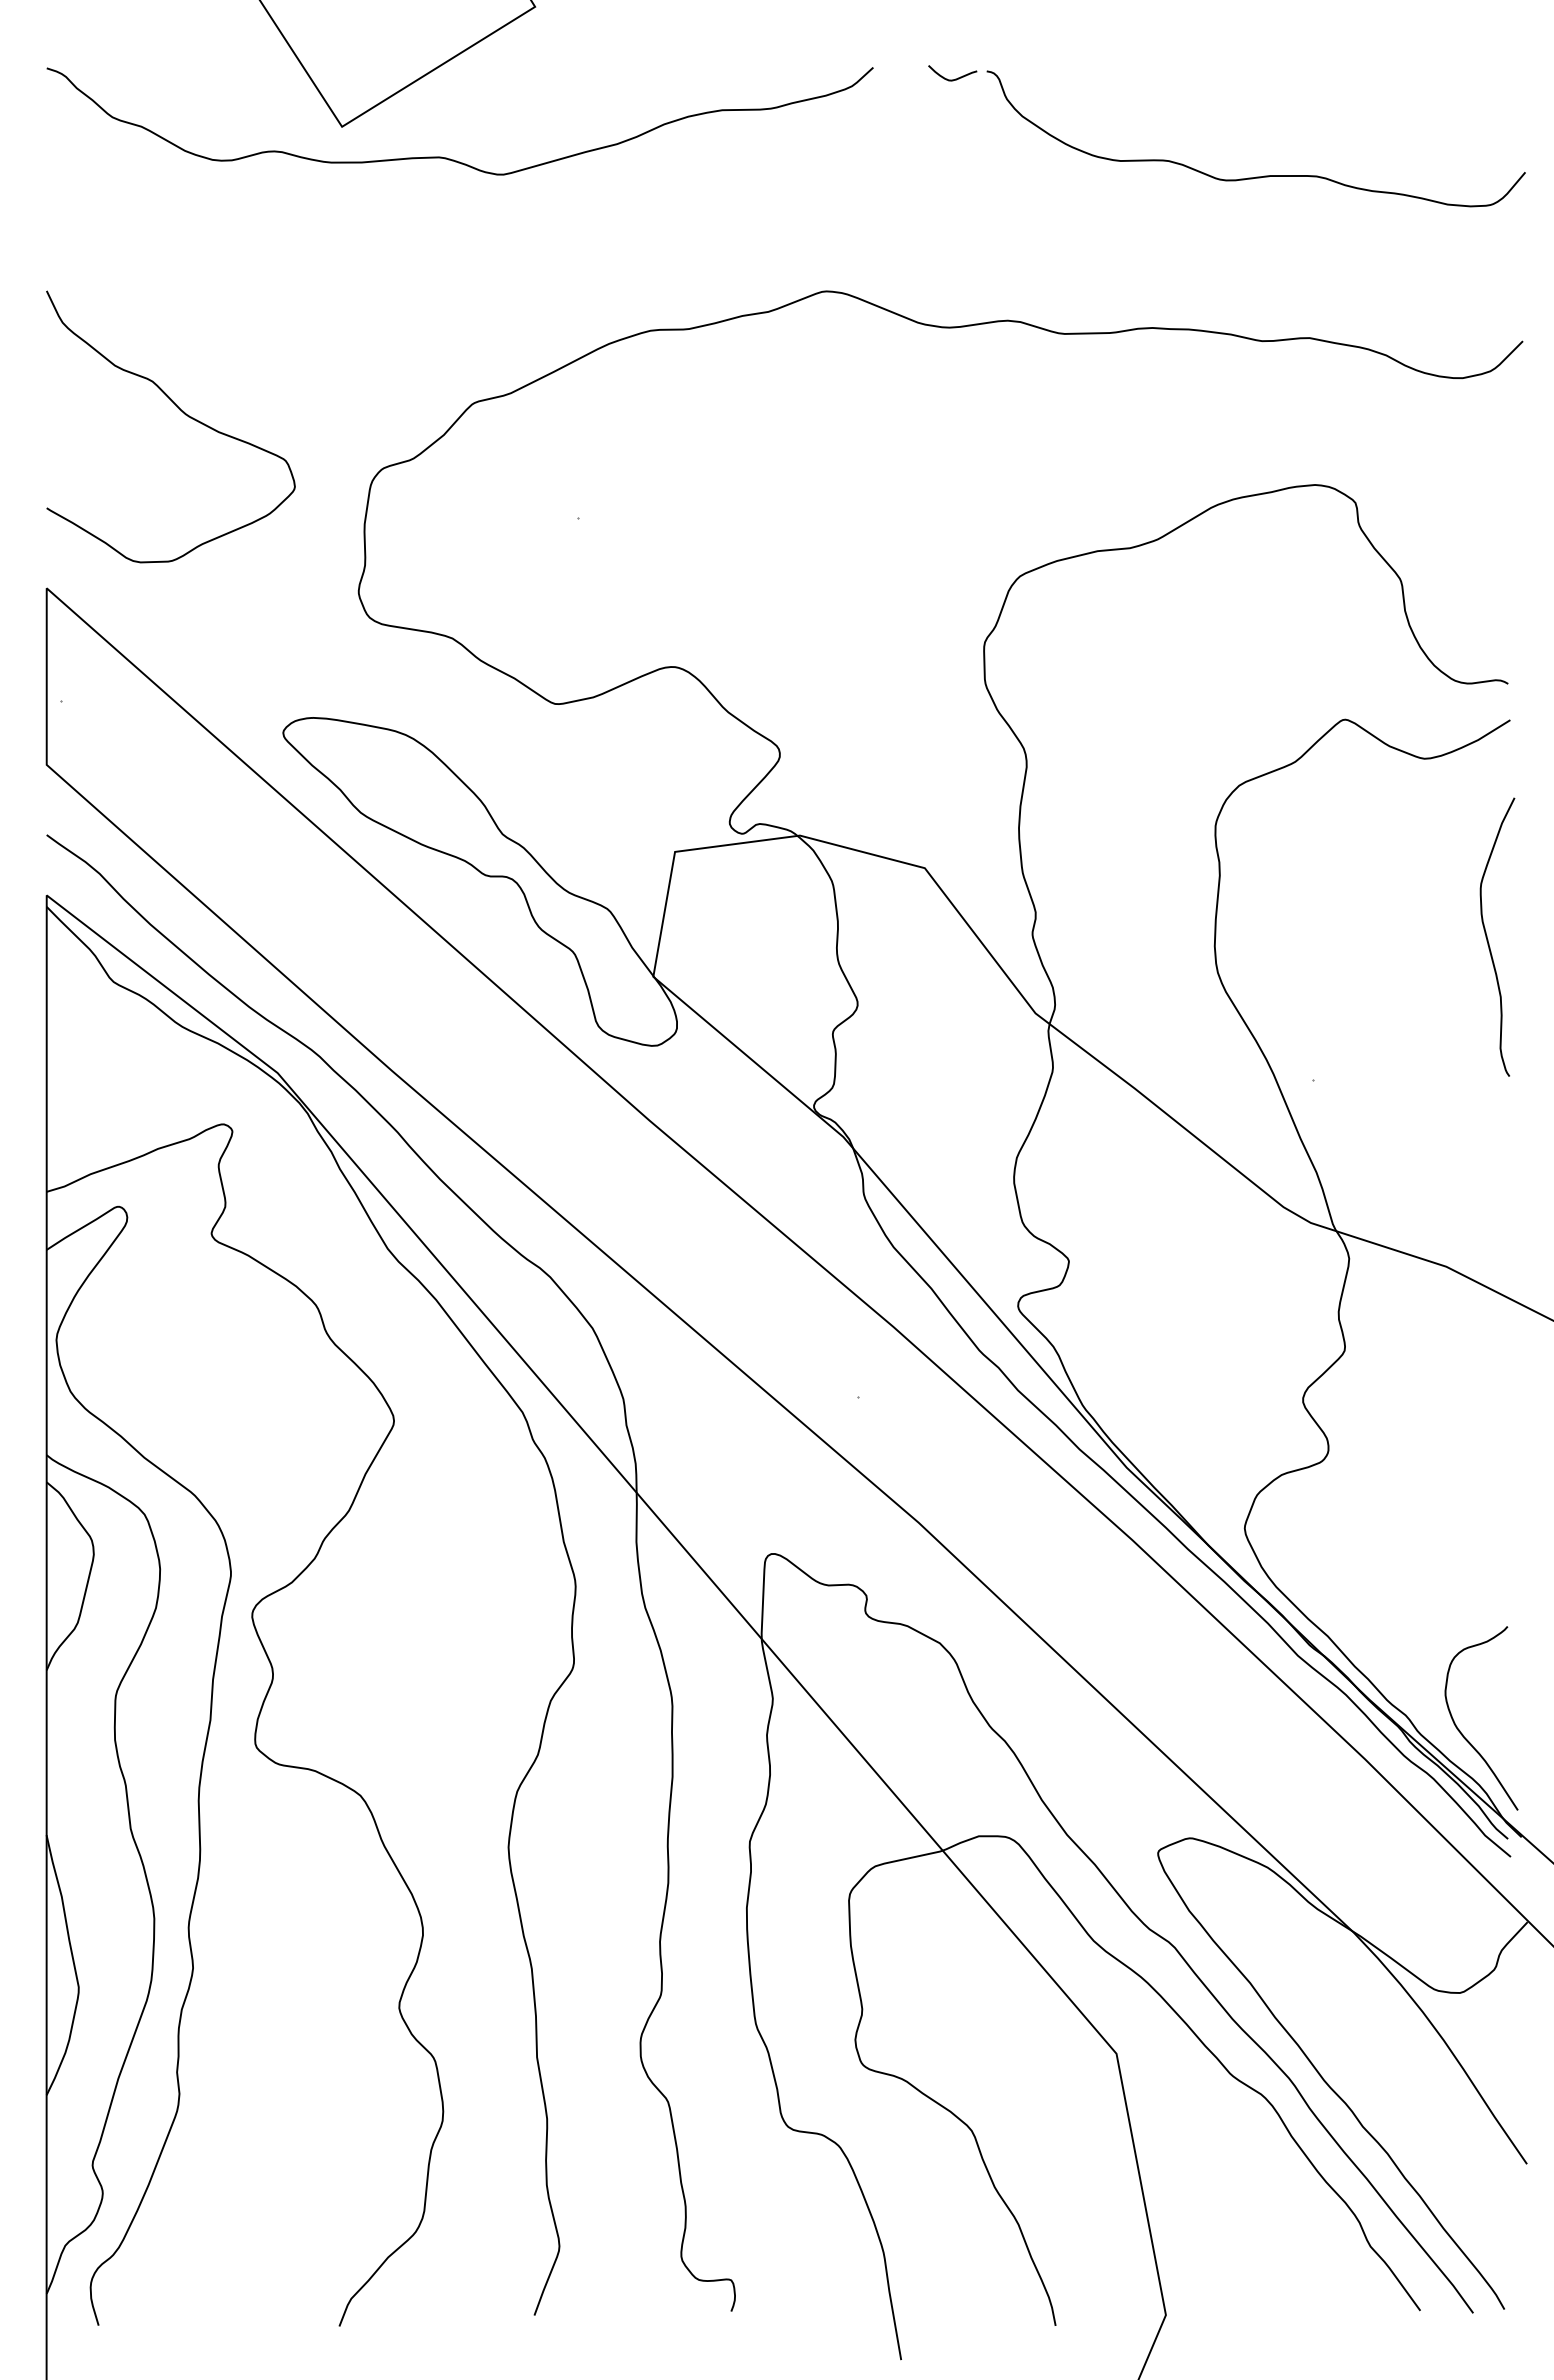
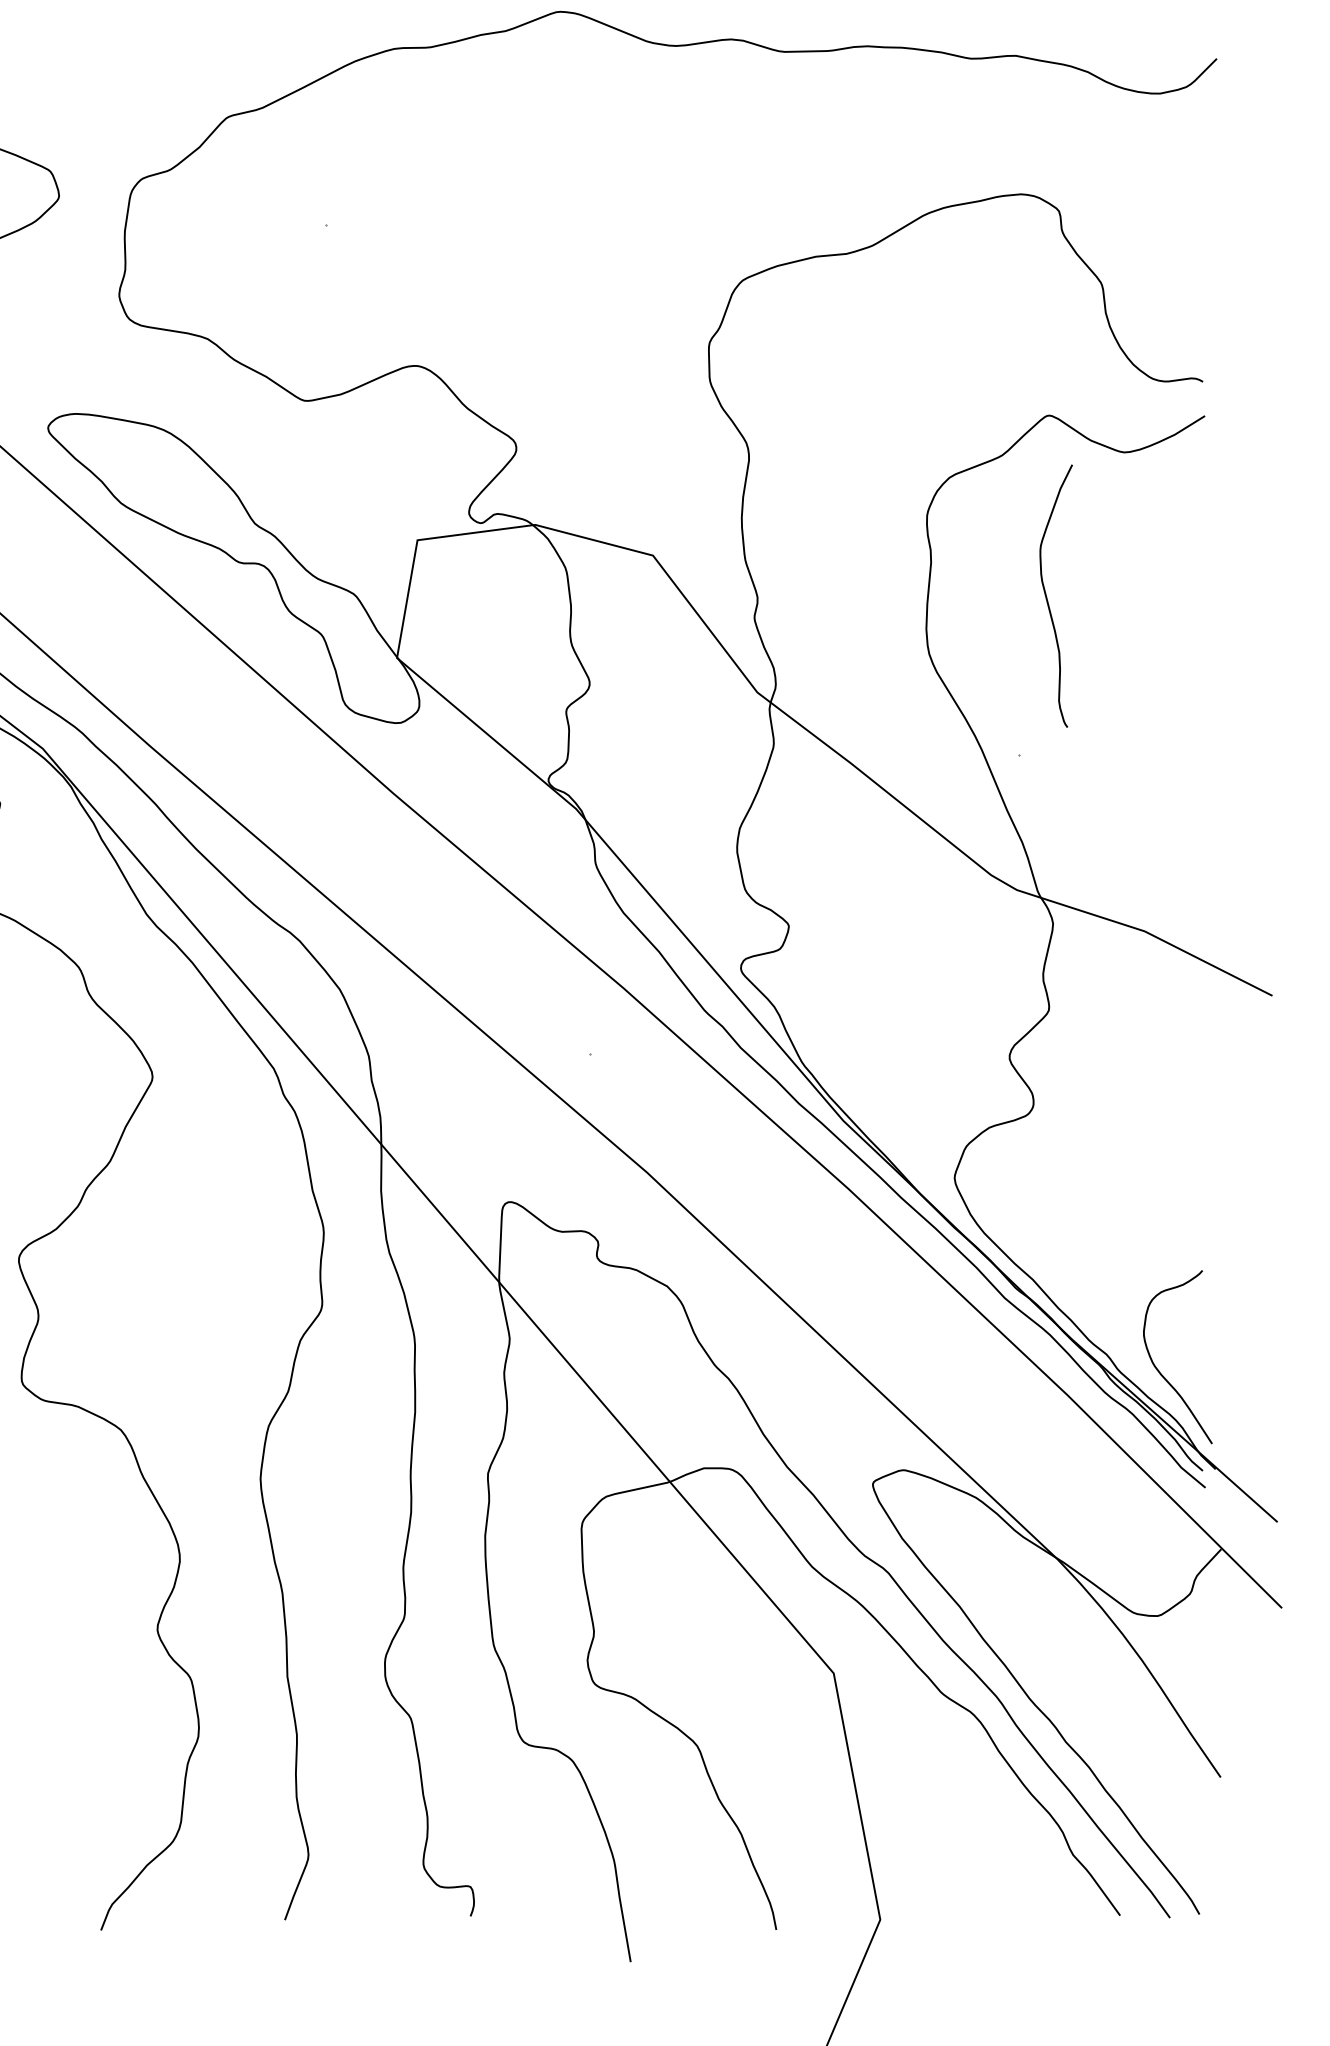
curve: (1488, 939) -> (1047, 598), moved

